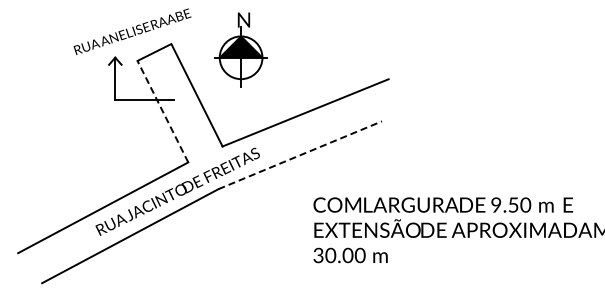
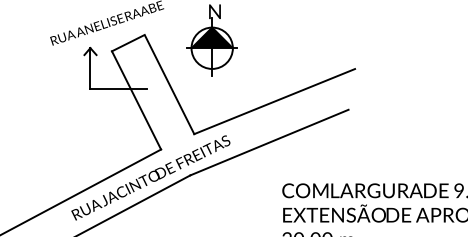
line: (162, 111) -> (136, 100), dashed -> solid
line: (300, 155) -> (269, 142), dashed -> solid

